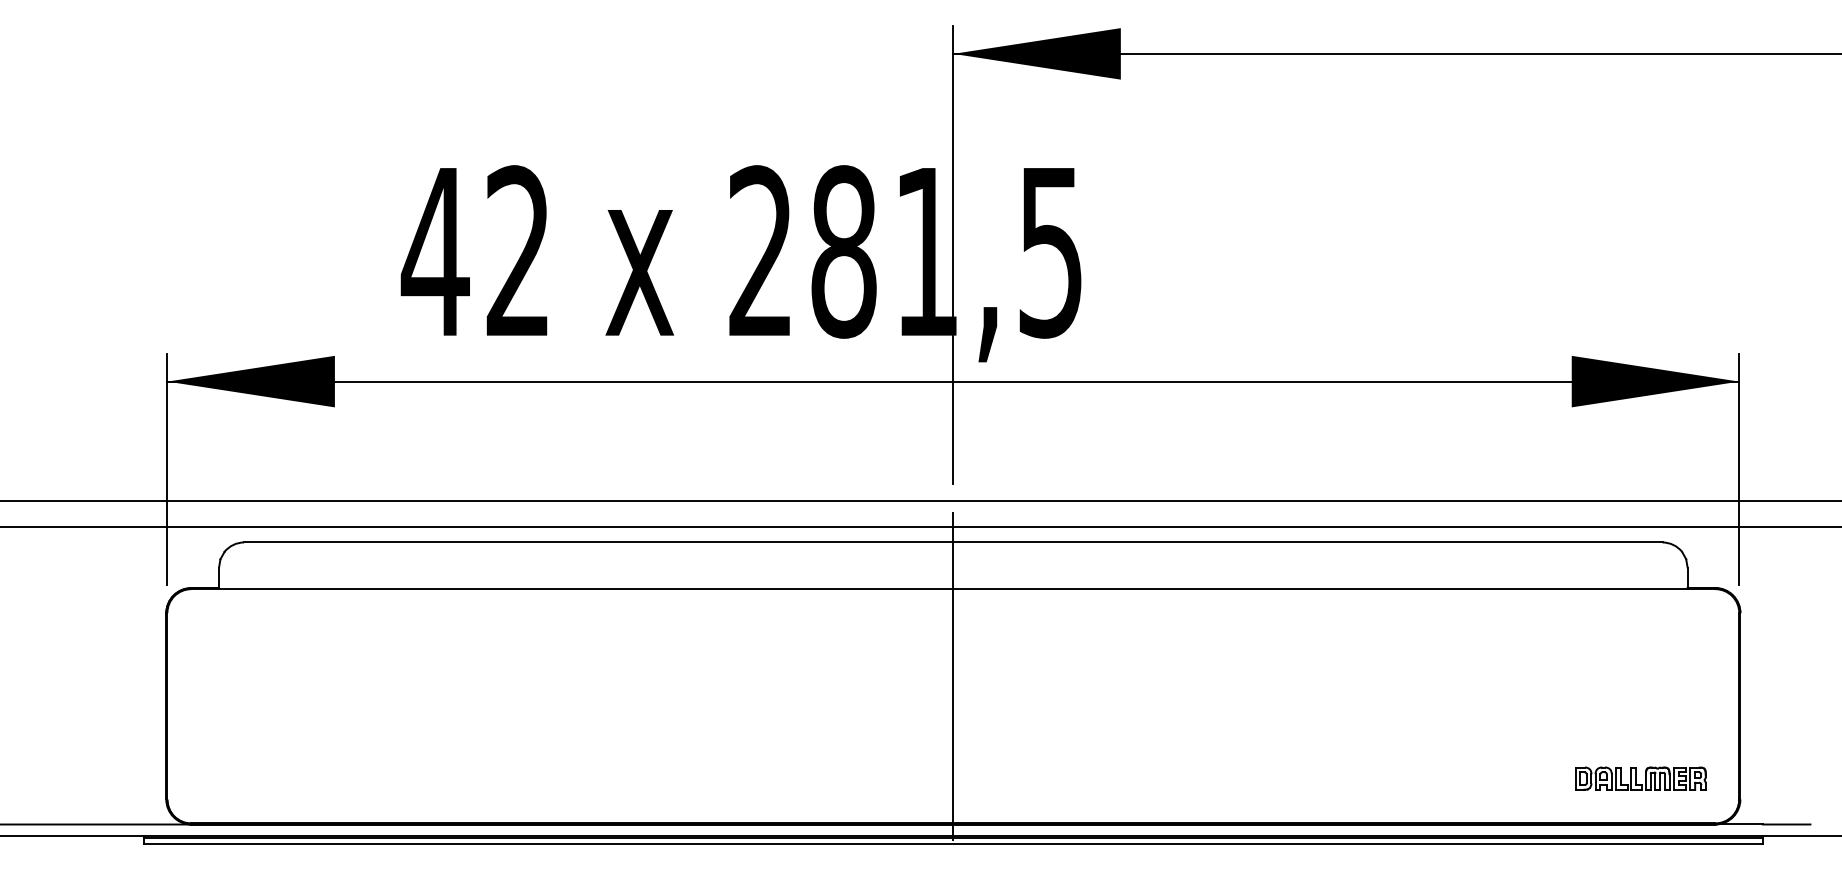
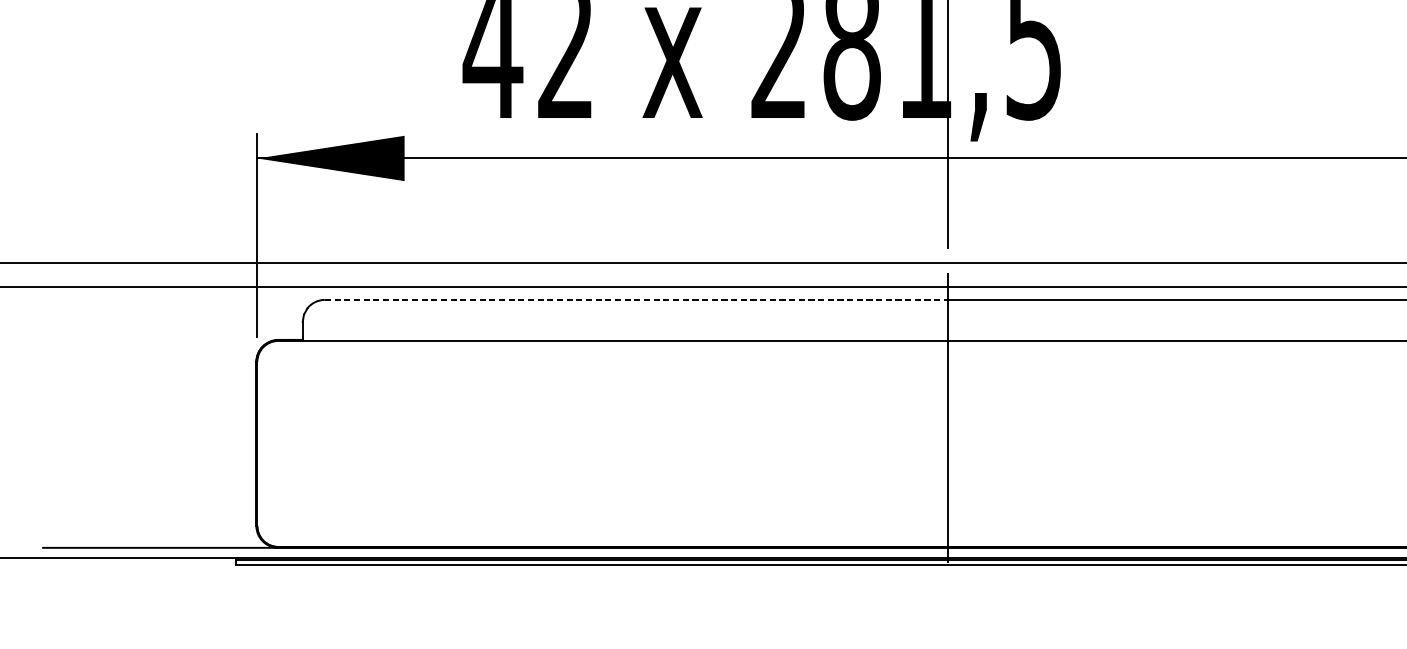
line: (598, 542) -> (636, 299), solid -> dashed

